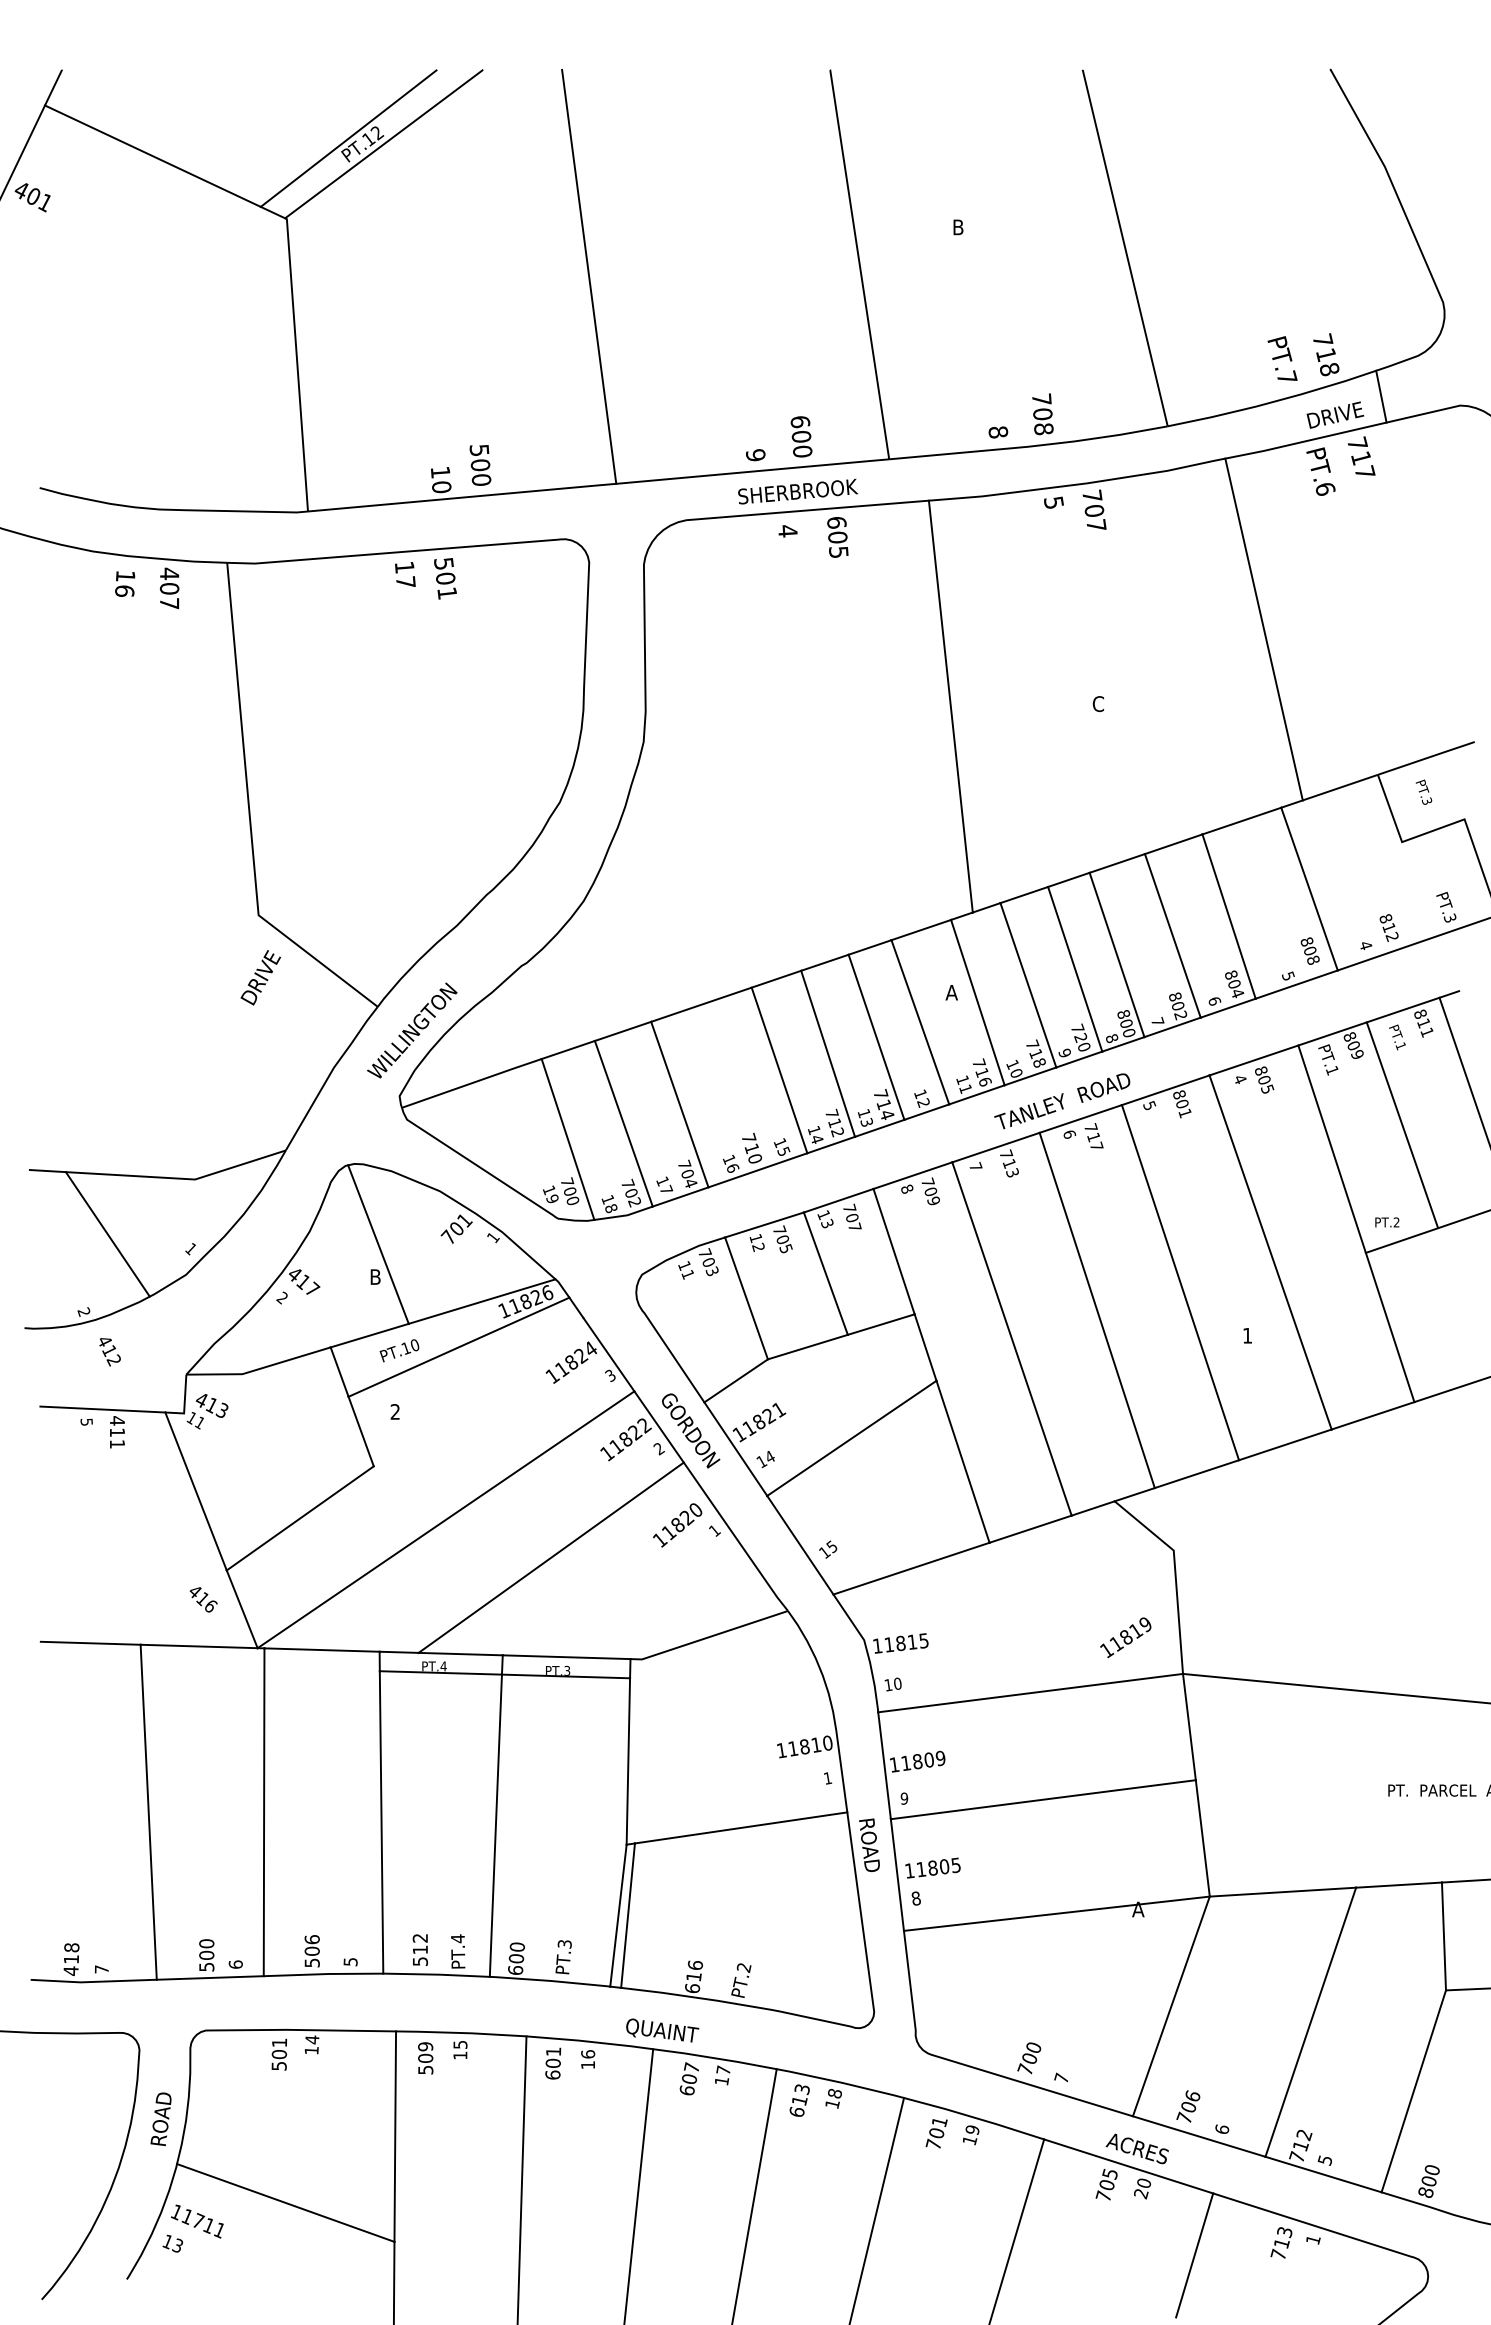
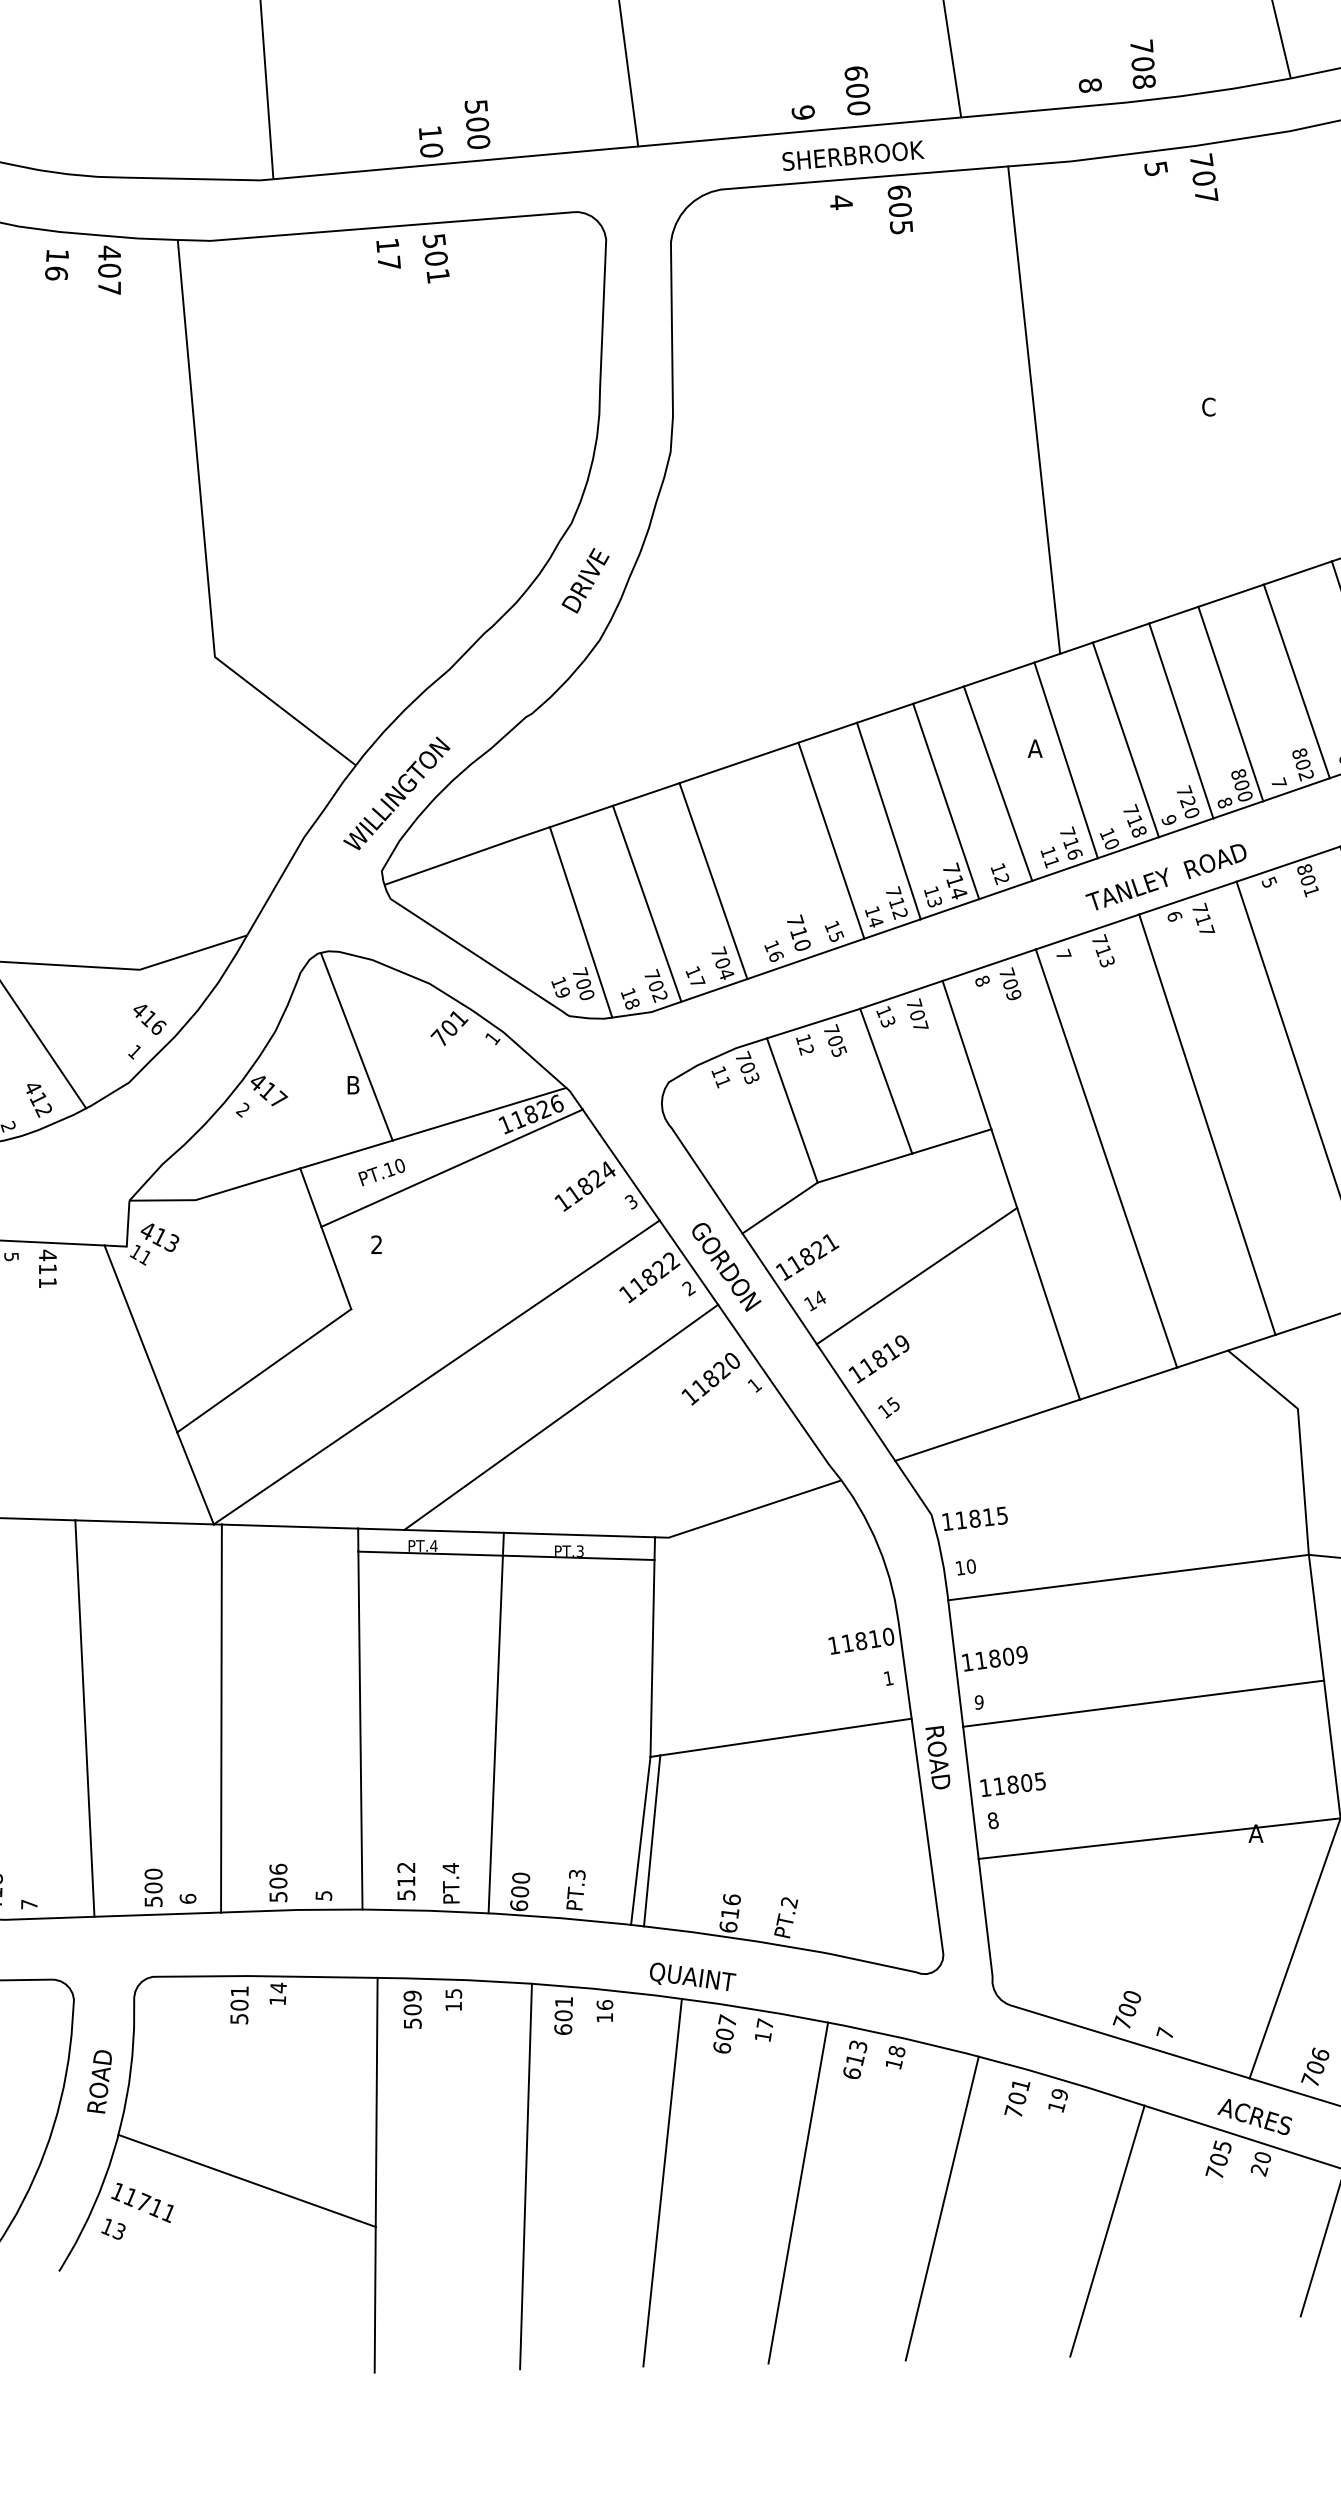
text: (260, 977) -> (585, 580), moved
text: (109, 1352) -> (38, 1101), moved
text: (203, 1599) -> (149, 1019), moved
text: (1125, 1637) -> (878, 1359), moved

